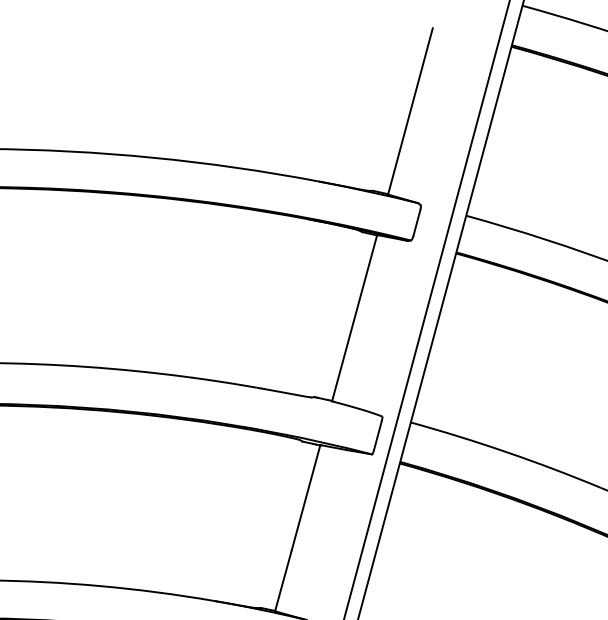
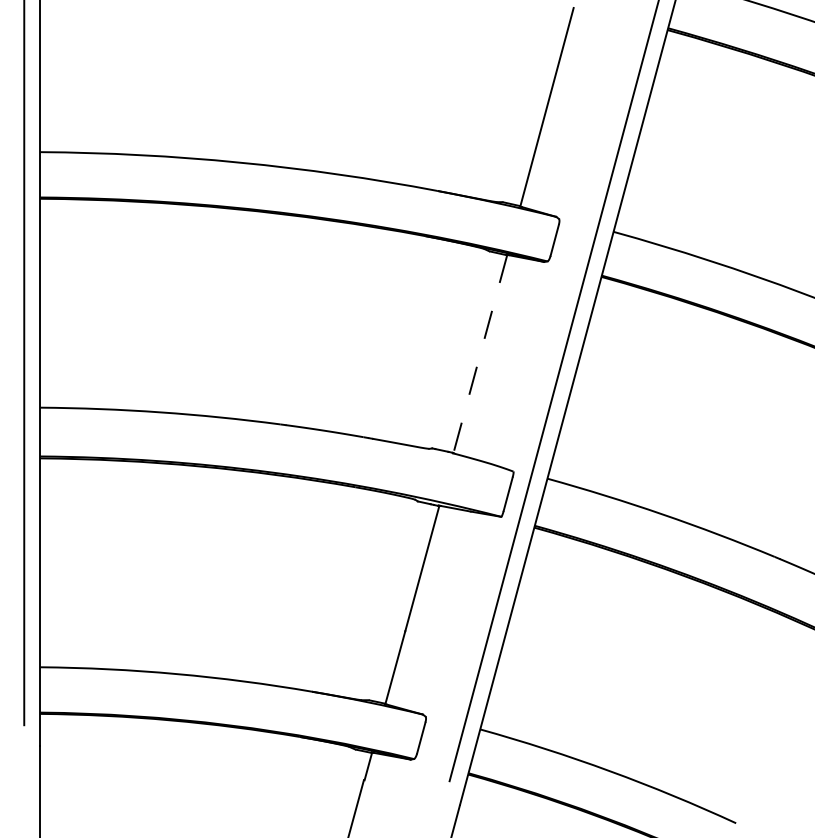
line: (354, 318) -> (480, 354), solid -> dashed

